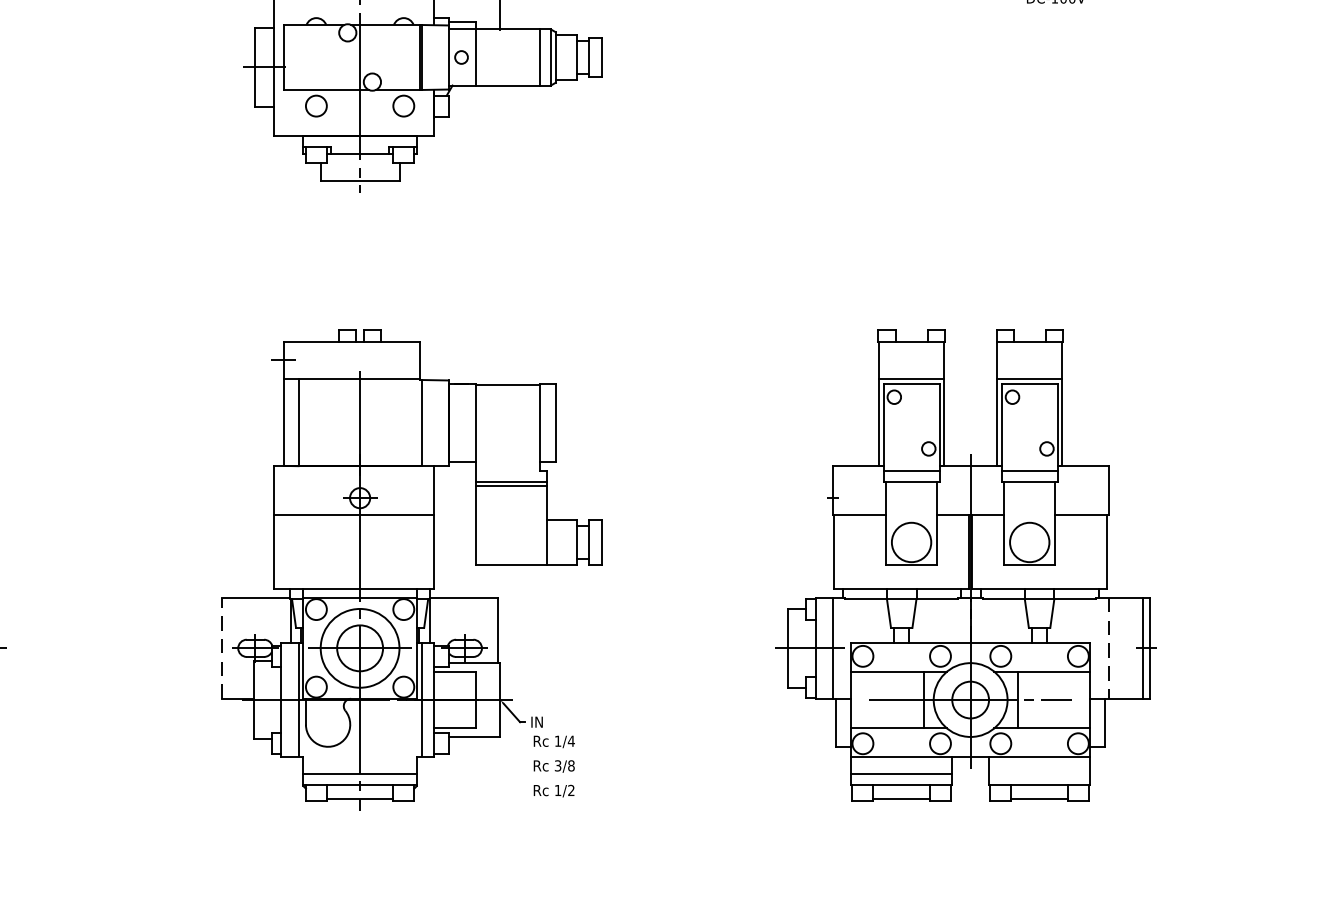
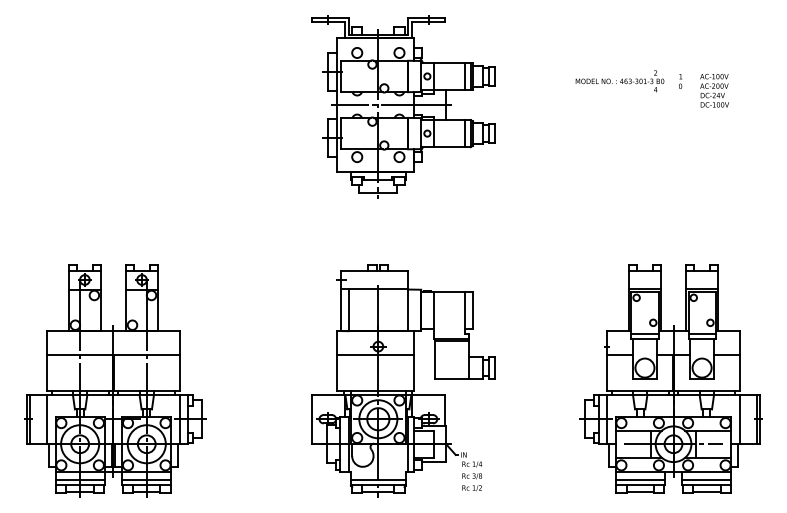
line: (221, 646) -> (311, 418), dashed -> solid
line: (1109, 648) -> (740, 419), dashed -> solid
line: (1038, 772) -> (706, 479), added

